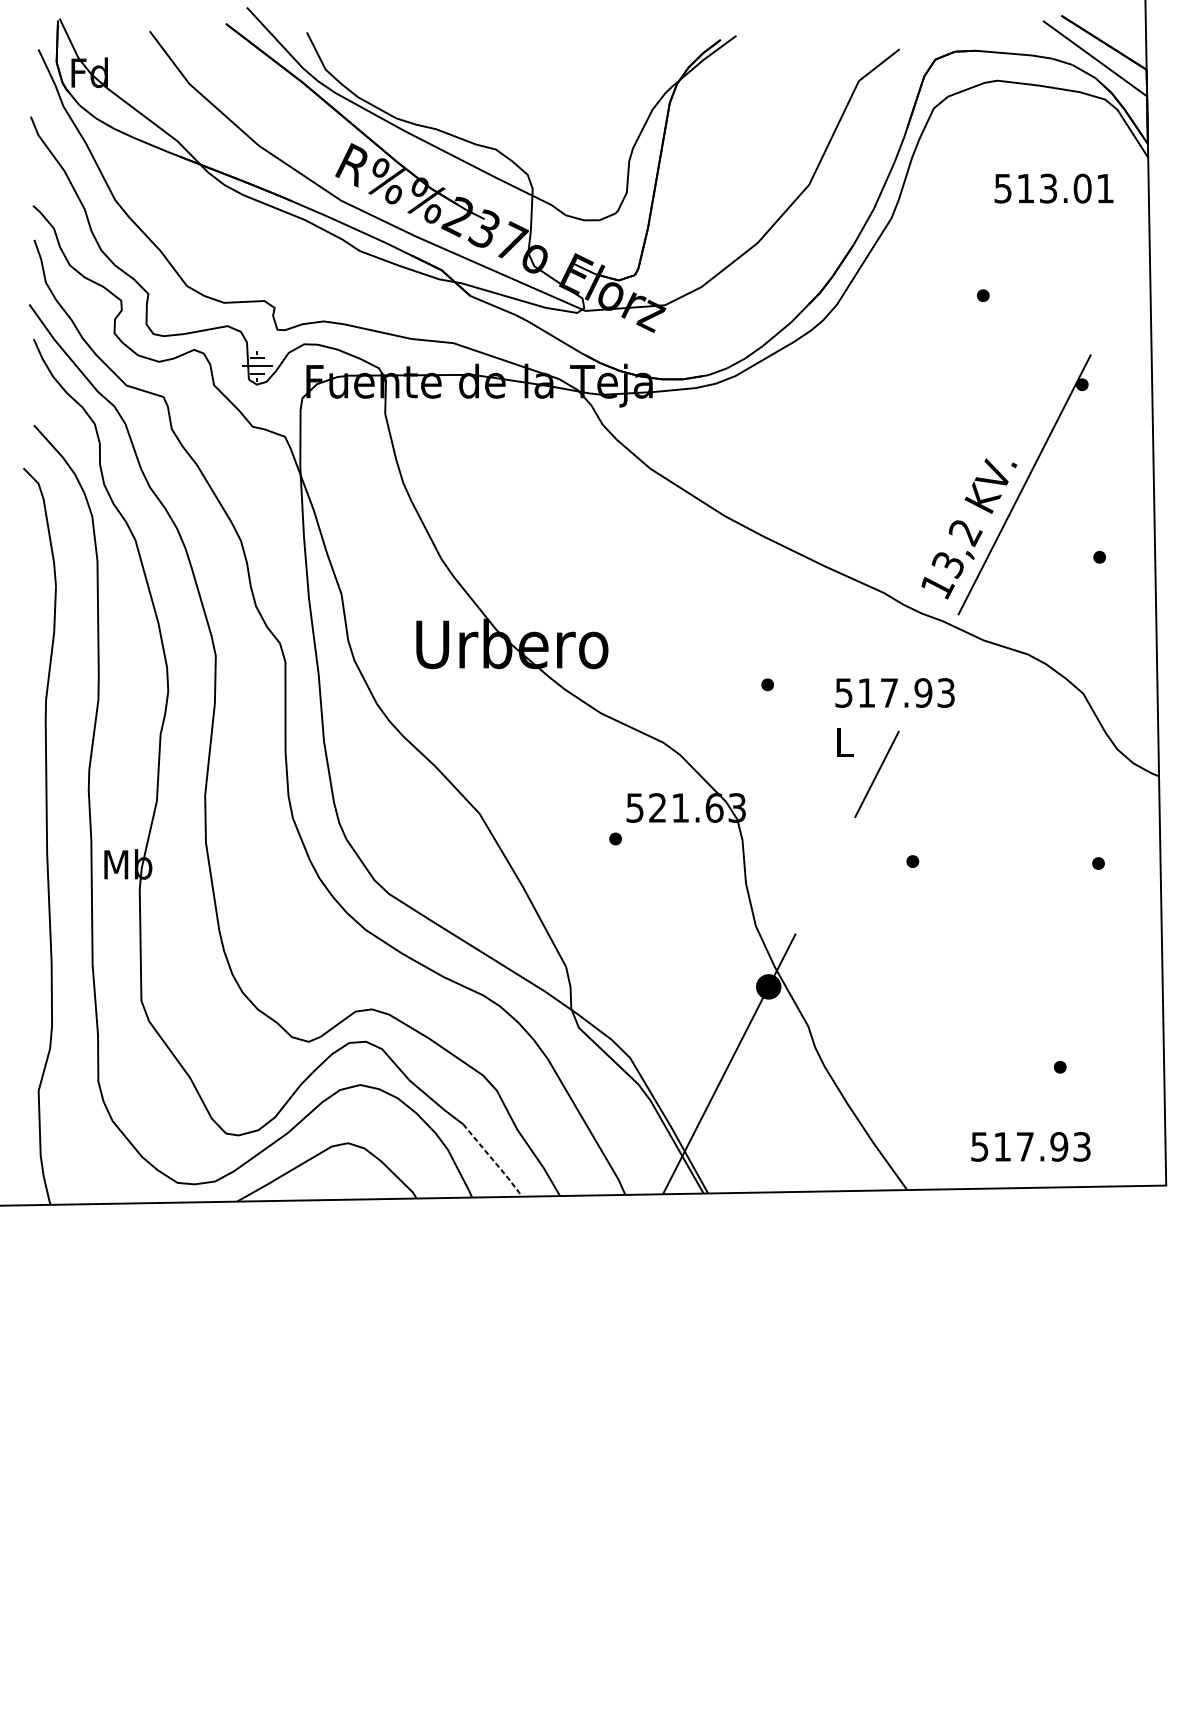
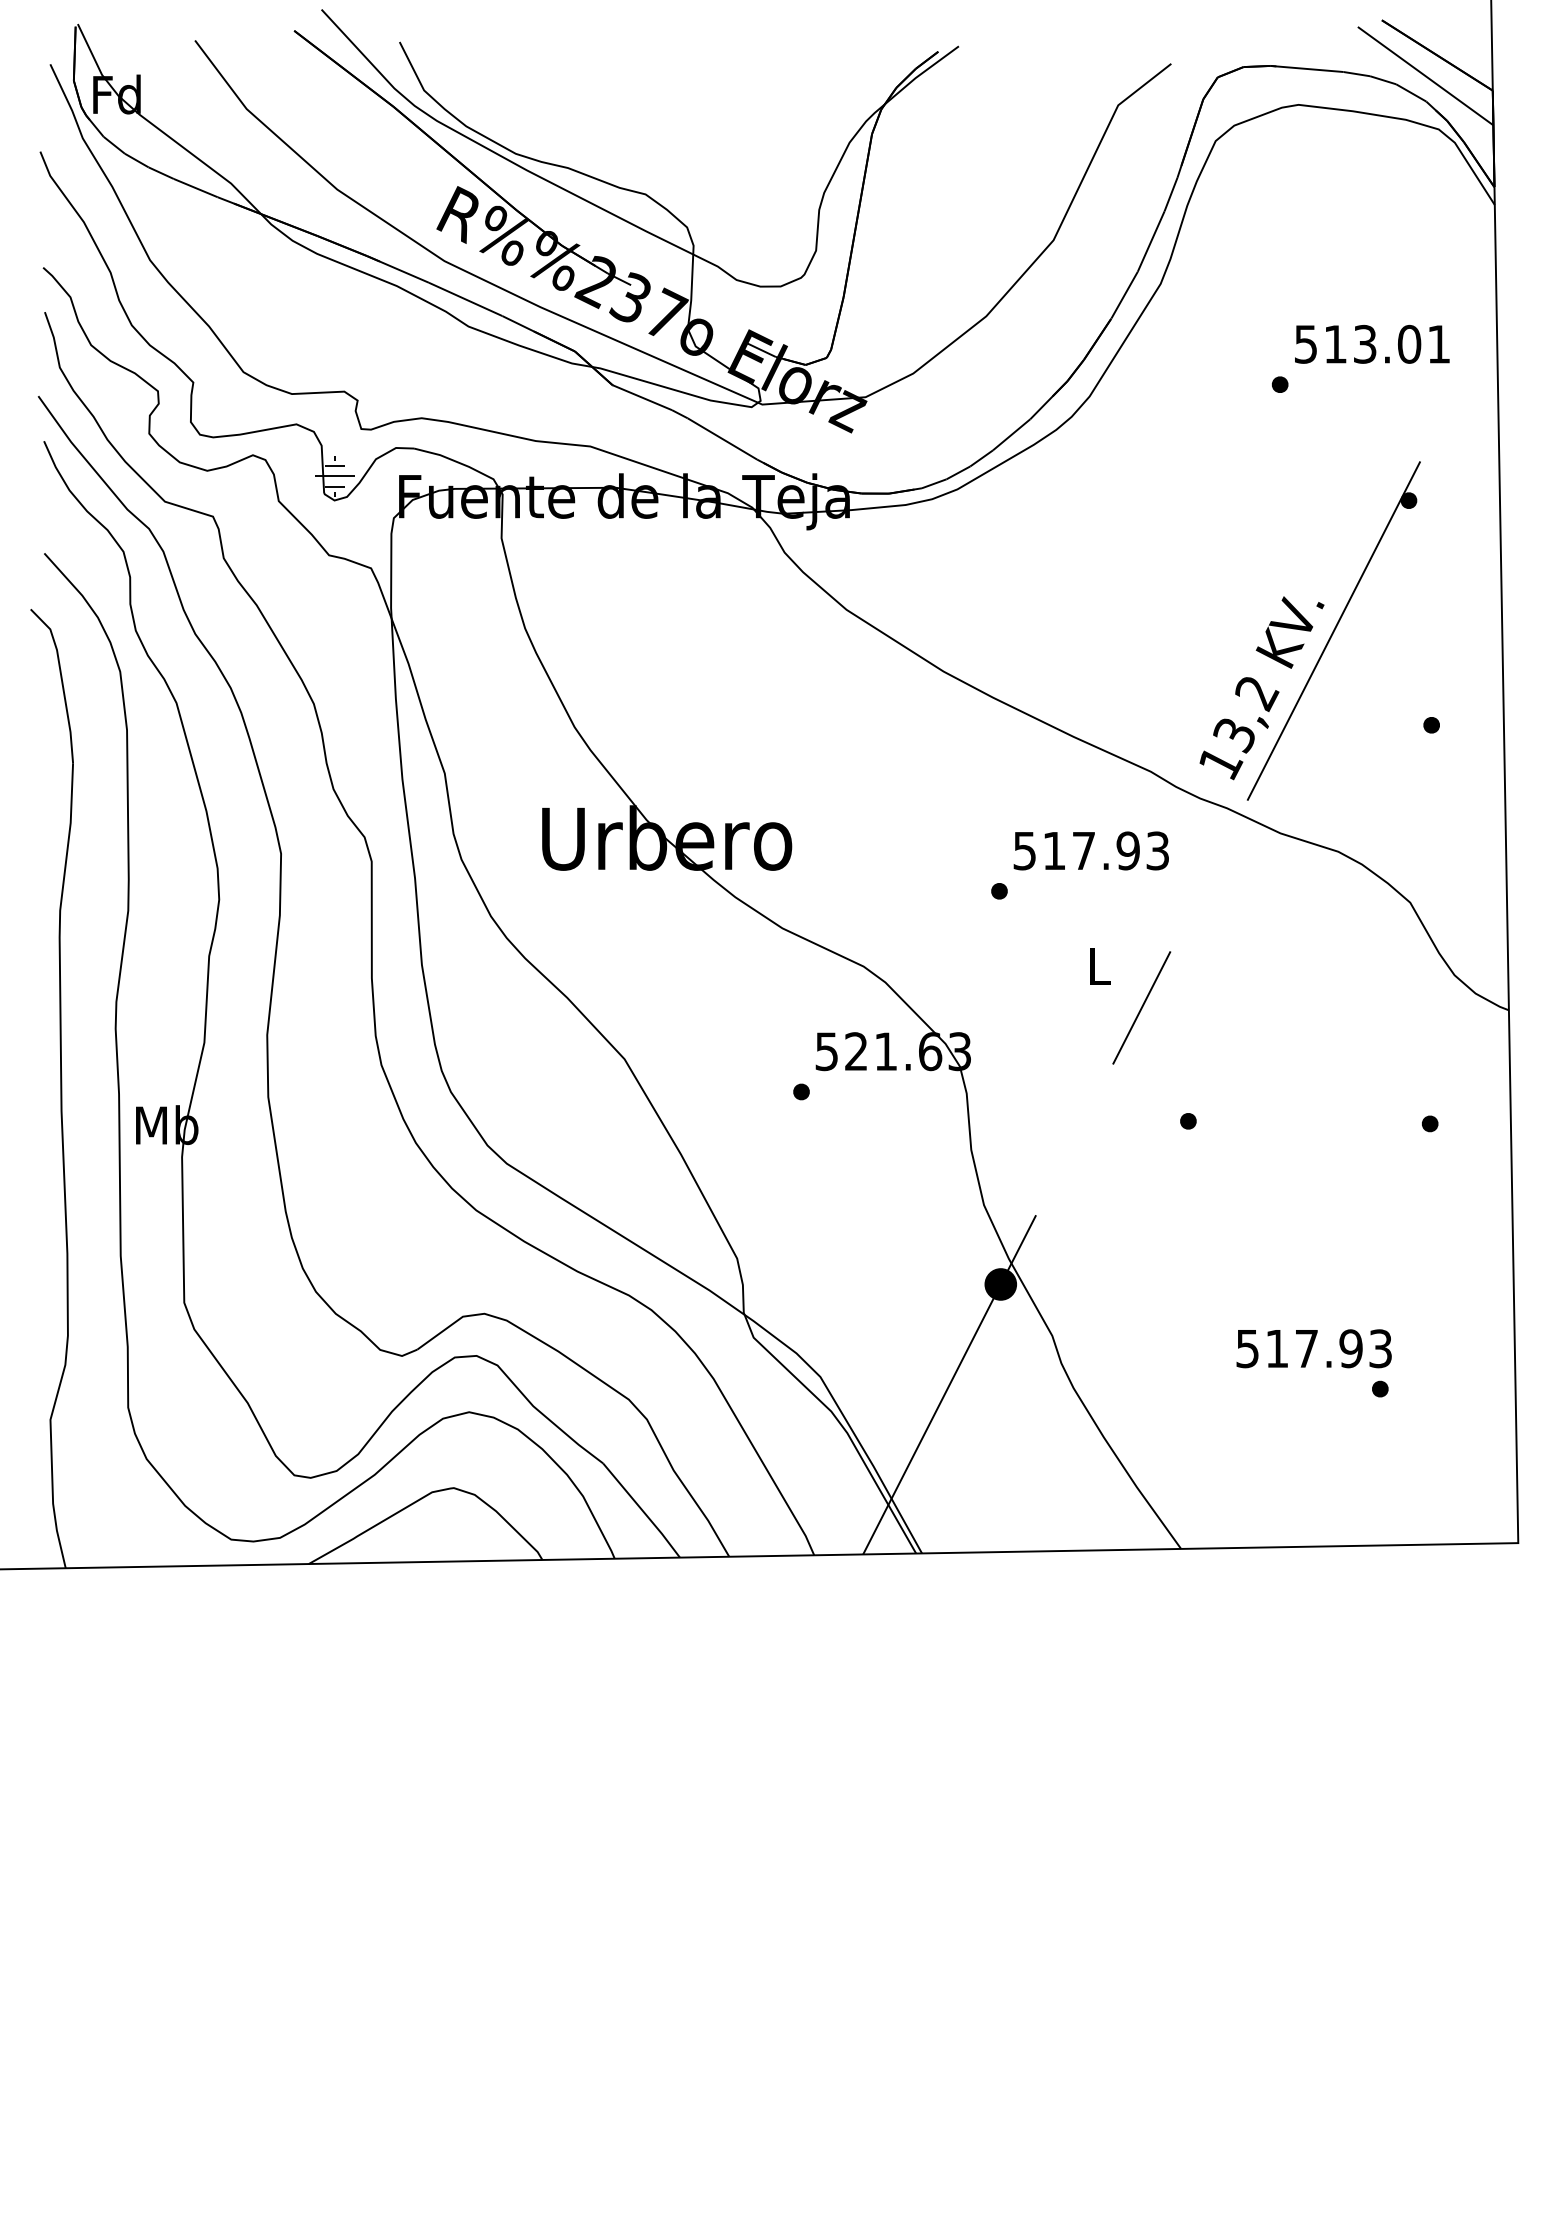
text: (1054, 188) -> (1372, 344), moved
text: (894, 692) -> (1090, 850), moved
text: (1030, 1146) -> (1313, 1348), moved
line: (493, 1160) -> (642, 1510), dashed -> solid

